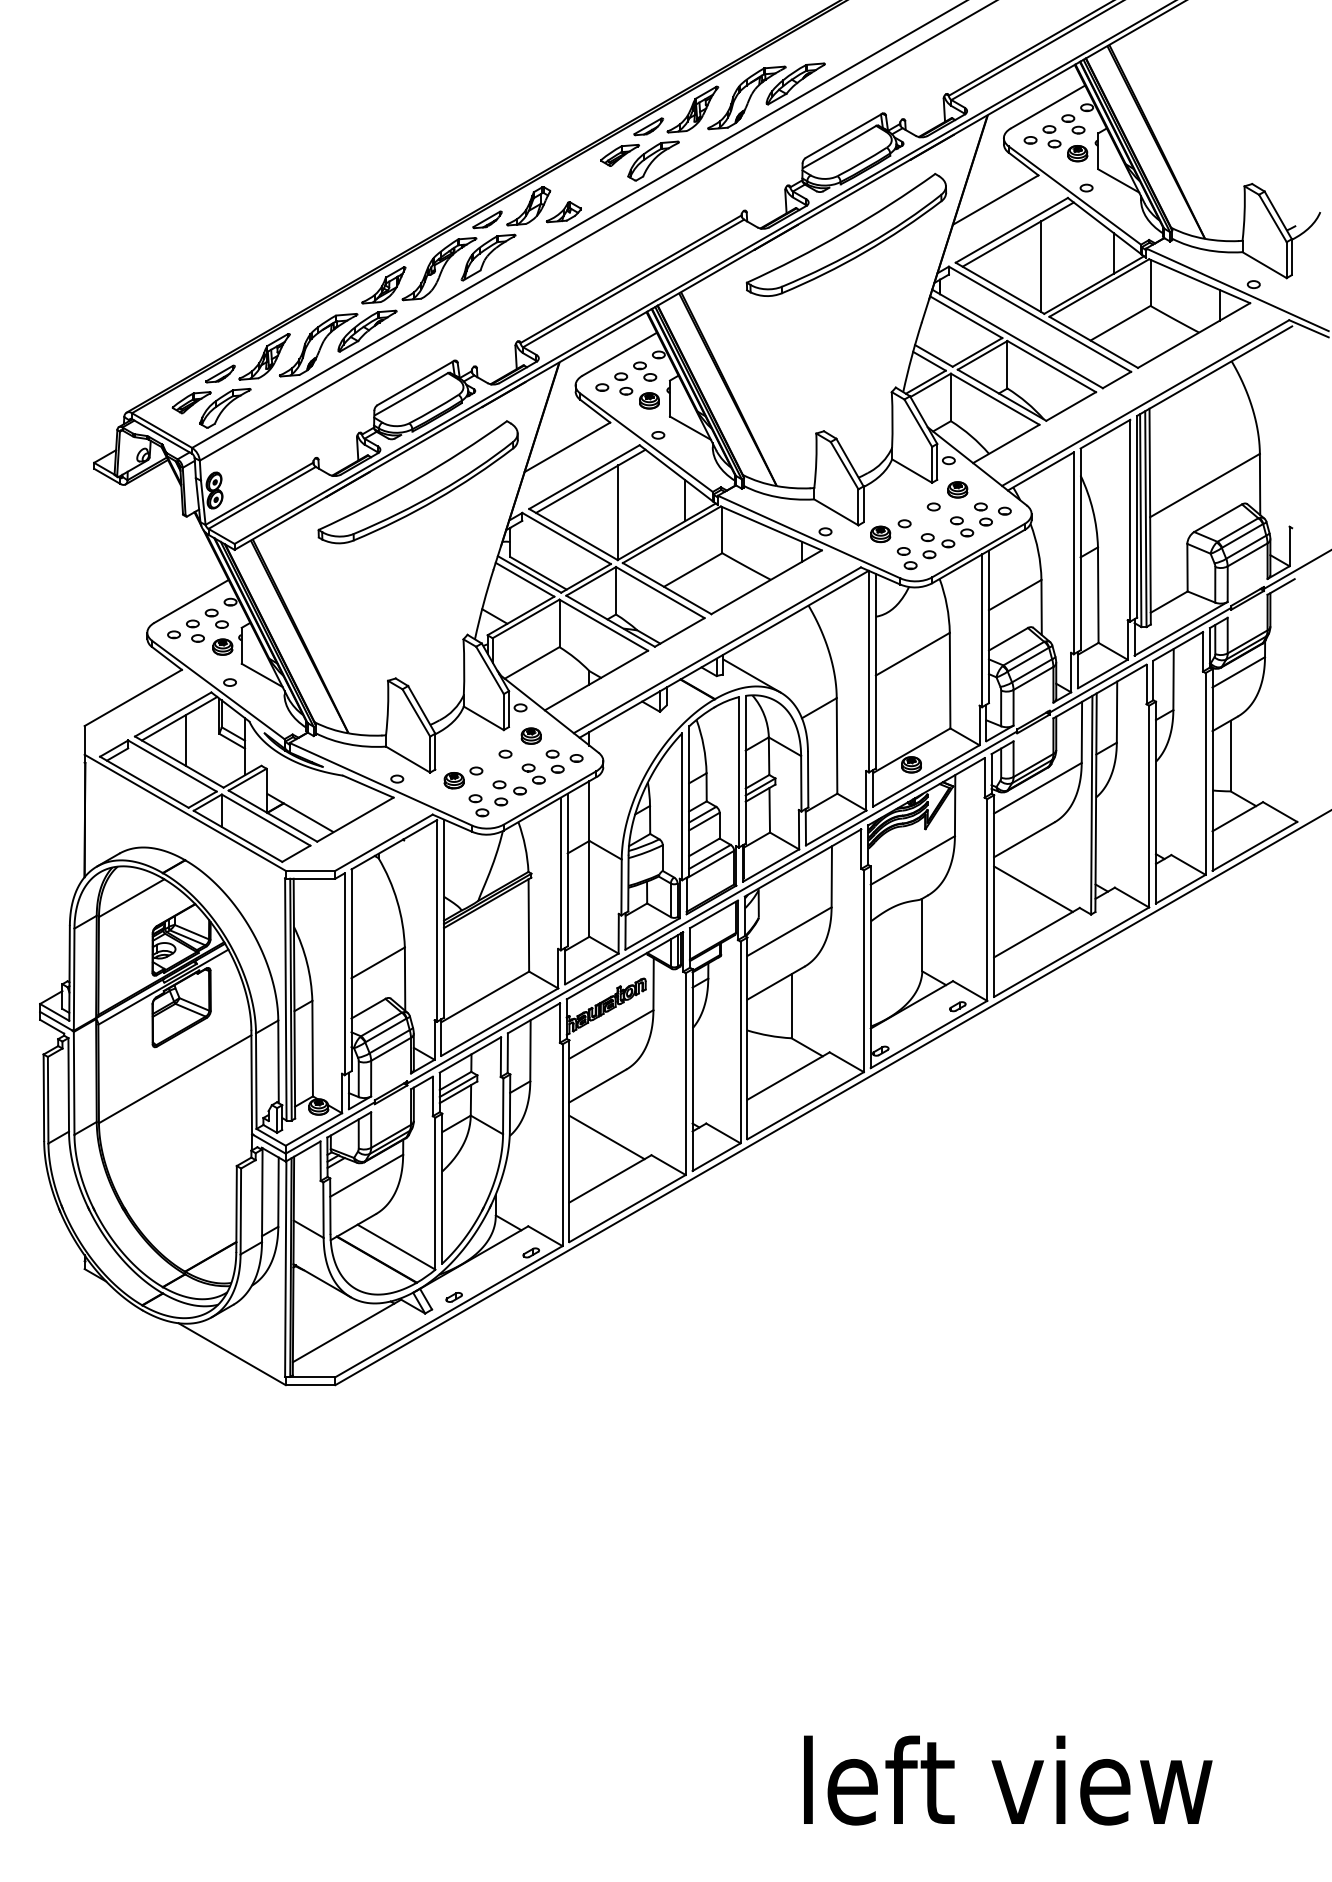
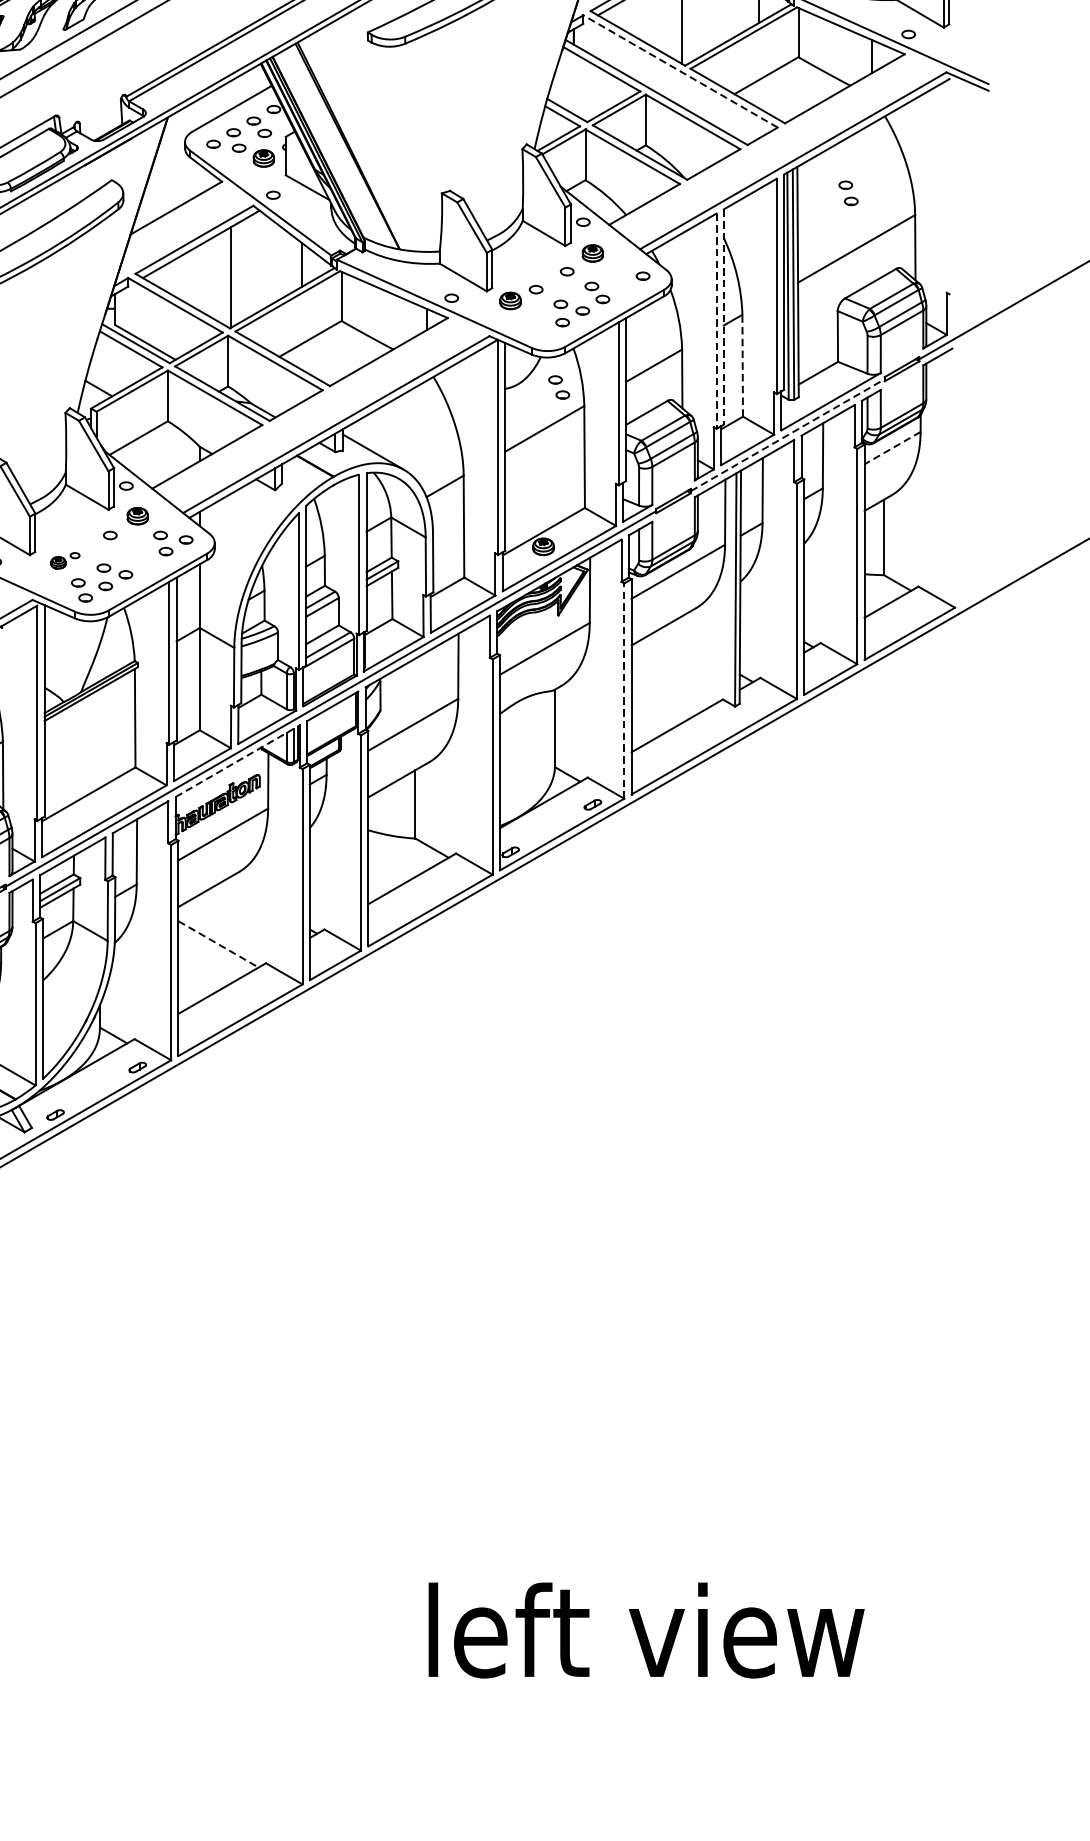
line: (1039, 319) -> (680, 71), solid -> dashed
part: (983, 514) -> (848, 193), moved
line: (1080, 549) -> (723, 317), solid -> dashed
line: (1073, 553) -> (716, 321), solid -> dashed
part: (906, 558) -> (558, 387), moved
line: (1098, 595) -> (742, 366), solid -> dashed
line: (1140, 660) -> (787, 435), solid -> dashed
line: (1238, 672) -> (892, 448), solid -> dashed
part: (533, 773) -> (140, 556), removed
part: (463, 777) -> (65, 560), size x0.7
line: (1033, 888) -> (673, 678), removed
line: (987, 900) -> (624, 691), solid -> dashed
line: (625, 965) -> (238, 760), solid -> dashed
line: (607, 1137) -> (219, 944), solid -> dashed

